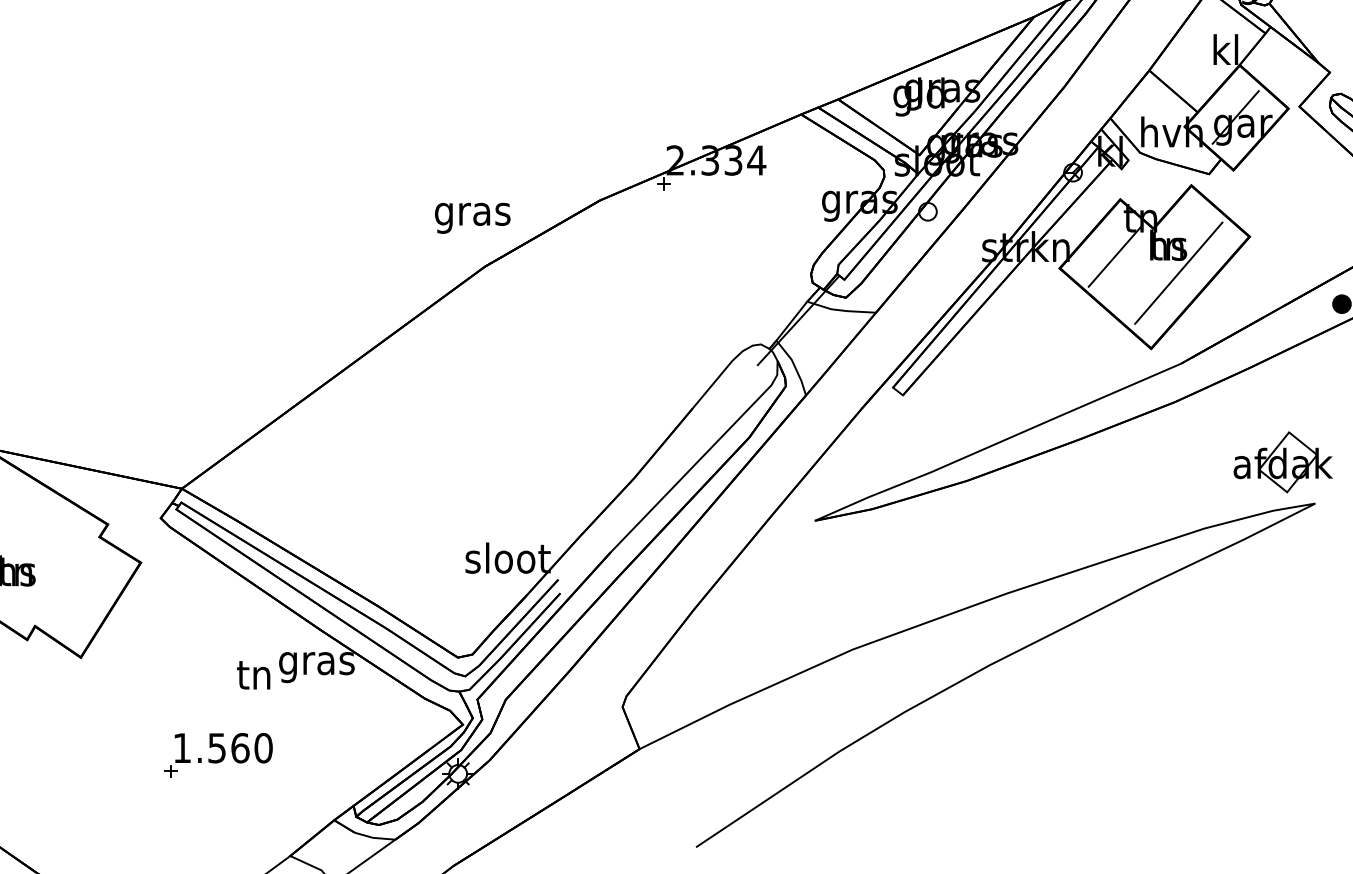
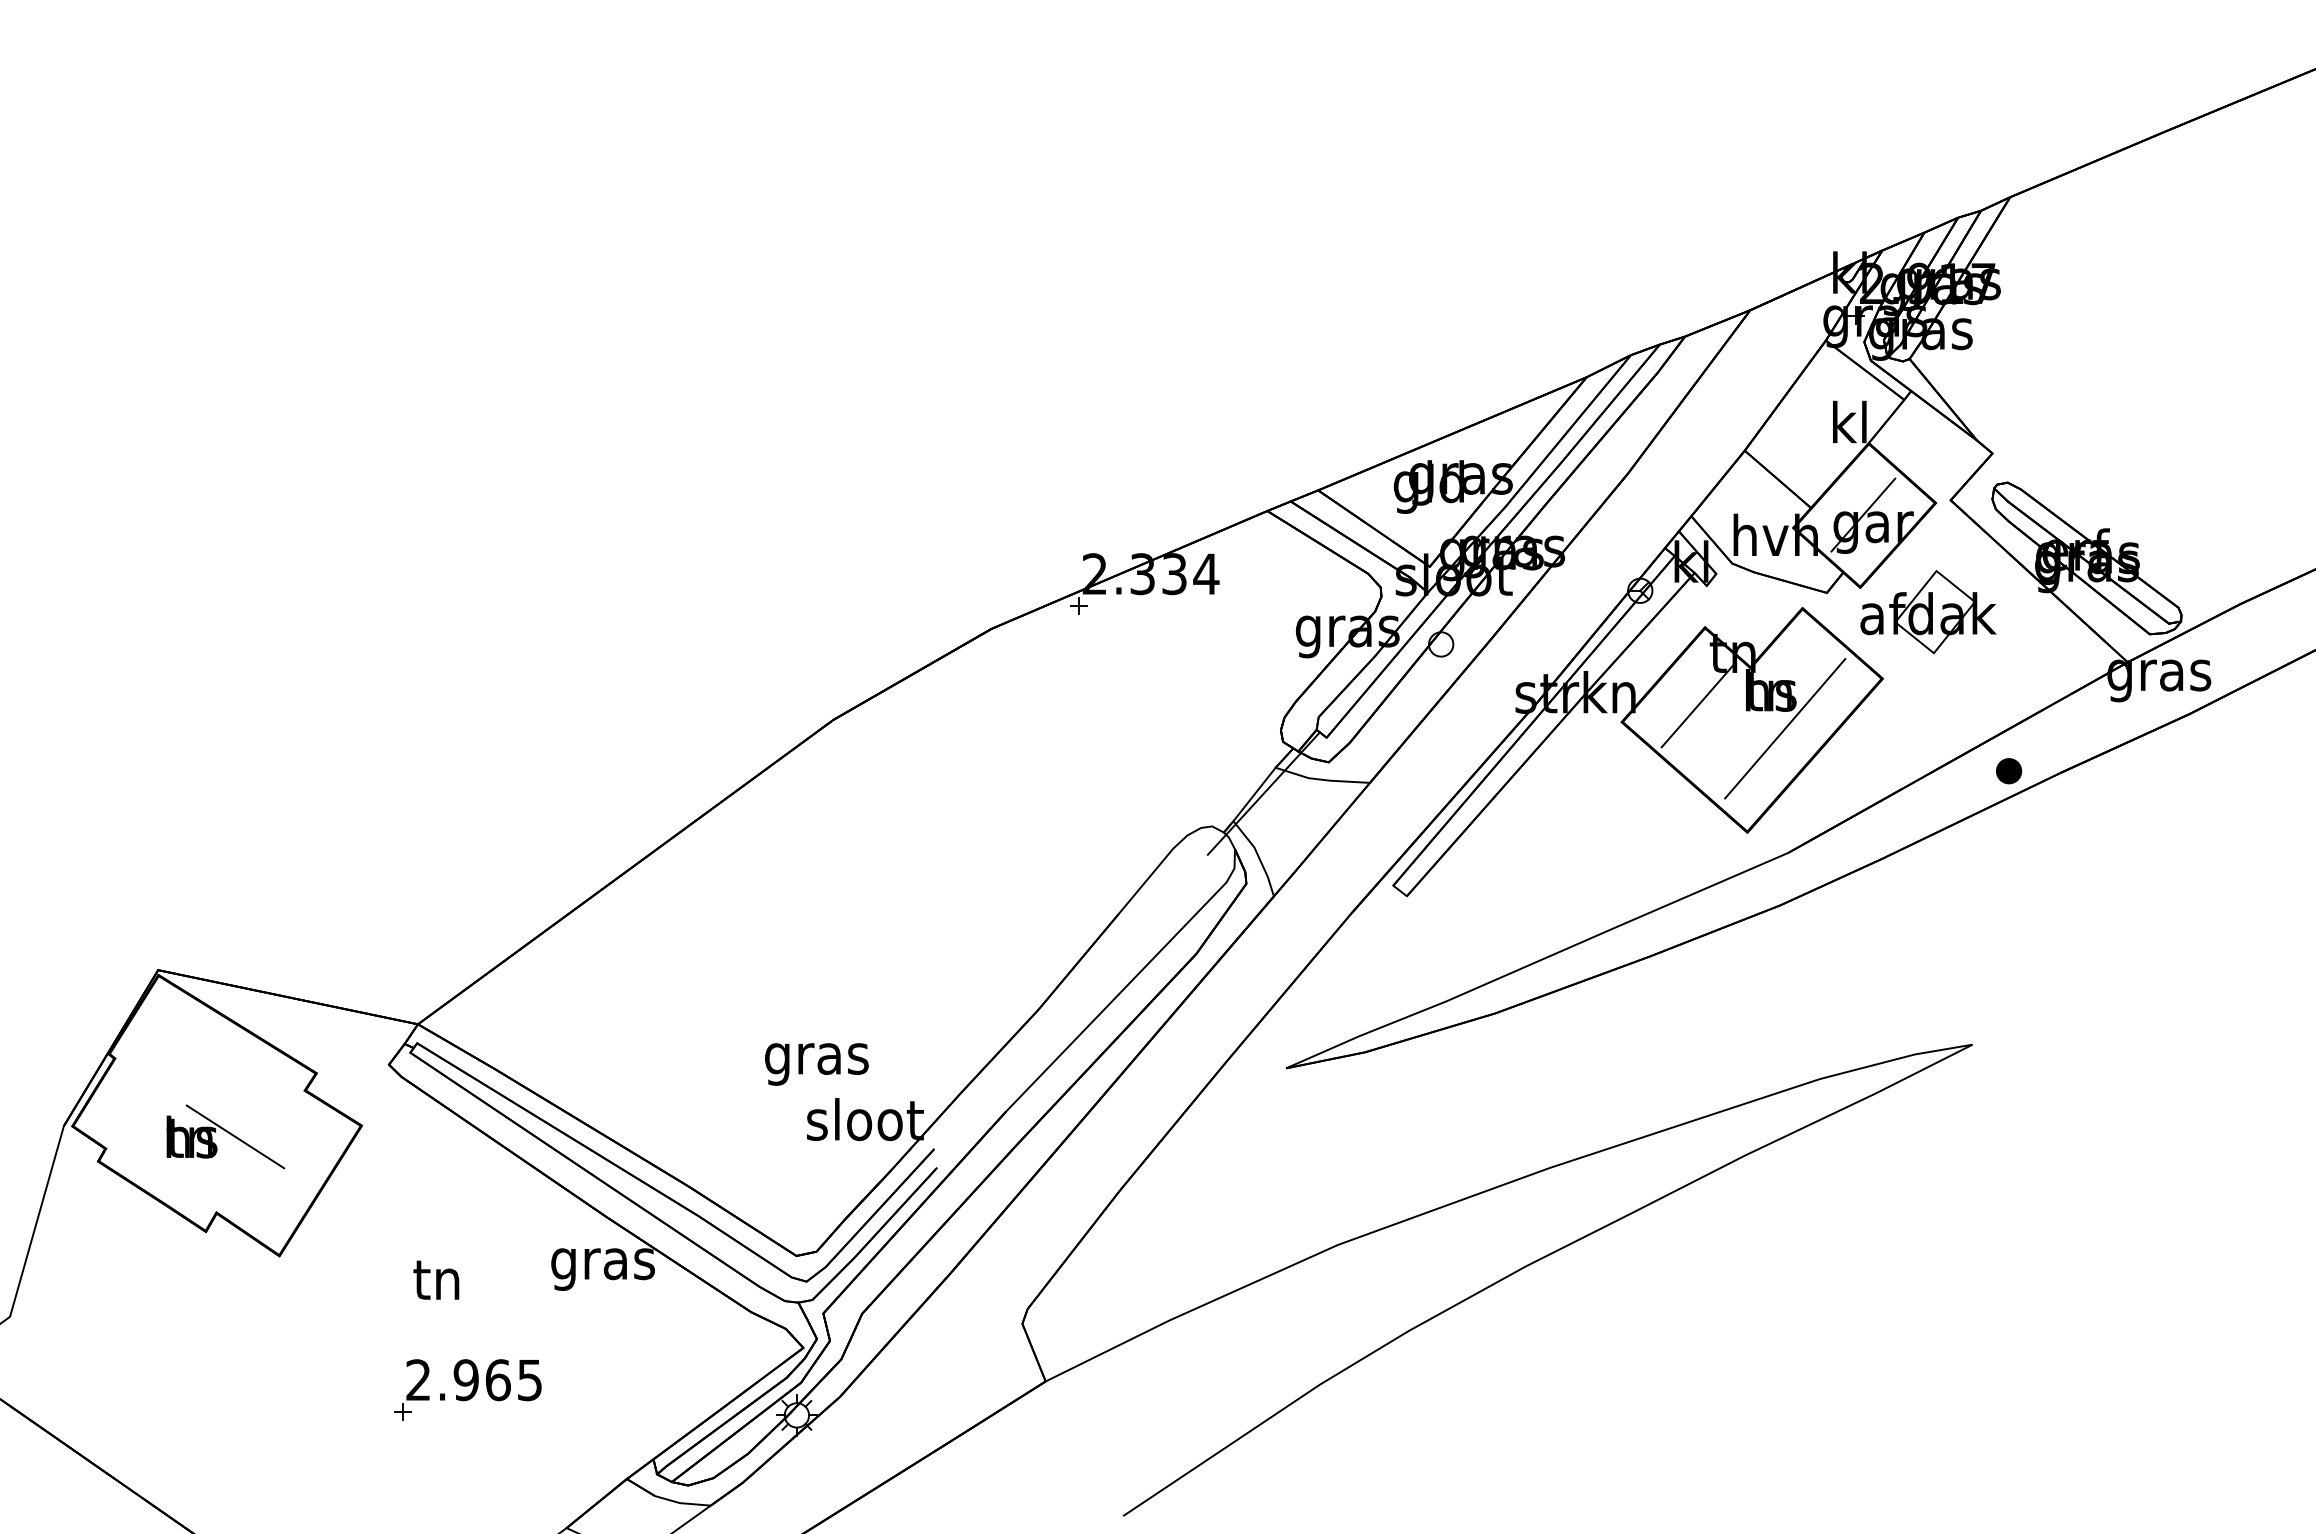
text: (472, 218) -> (816, 1064), moved
part: (1283, 462) -> (1928, 612), moved
line: (48, 570) -> (235, 1136), added
text: (253, 674) -> (436, 1279), moved
text: (223, 748) -> (474, 1380), 1.560 -> 2.965

